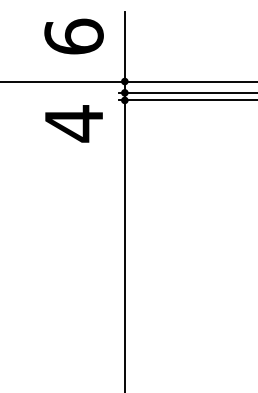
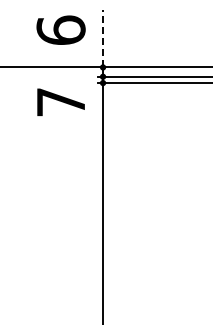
line: (125, 46) -> (103, 38), solid -> dashed
text: (73, 122) -> (60, 101), 4 -> 7

